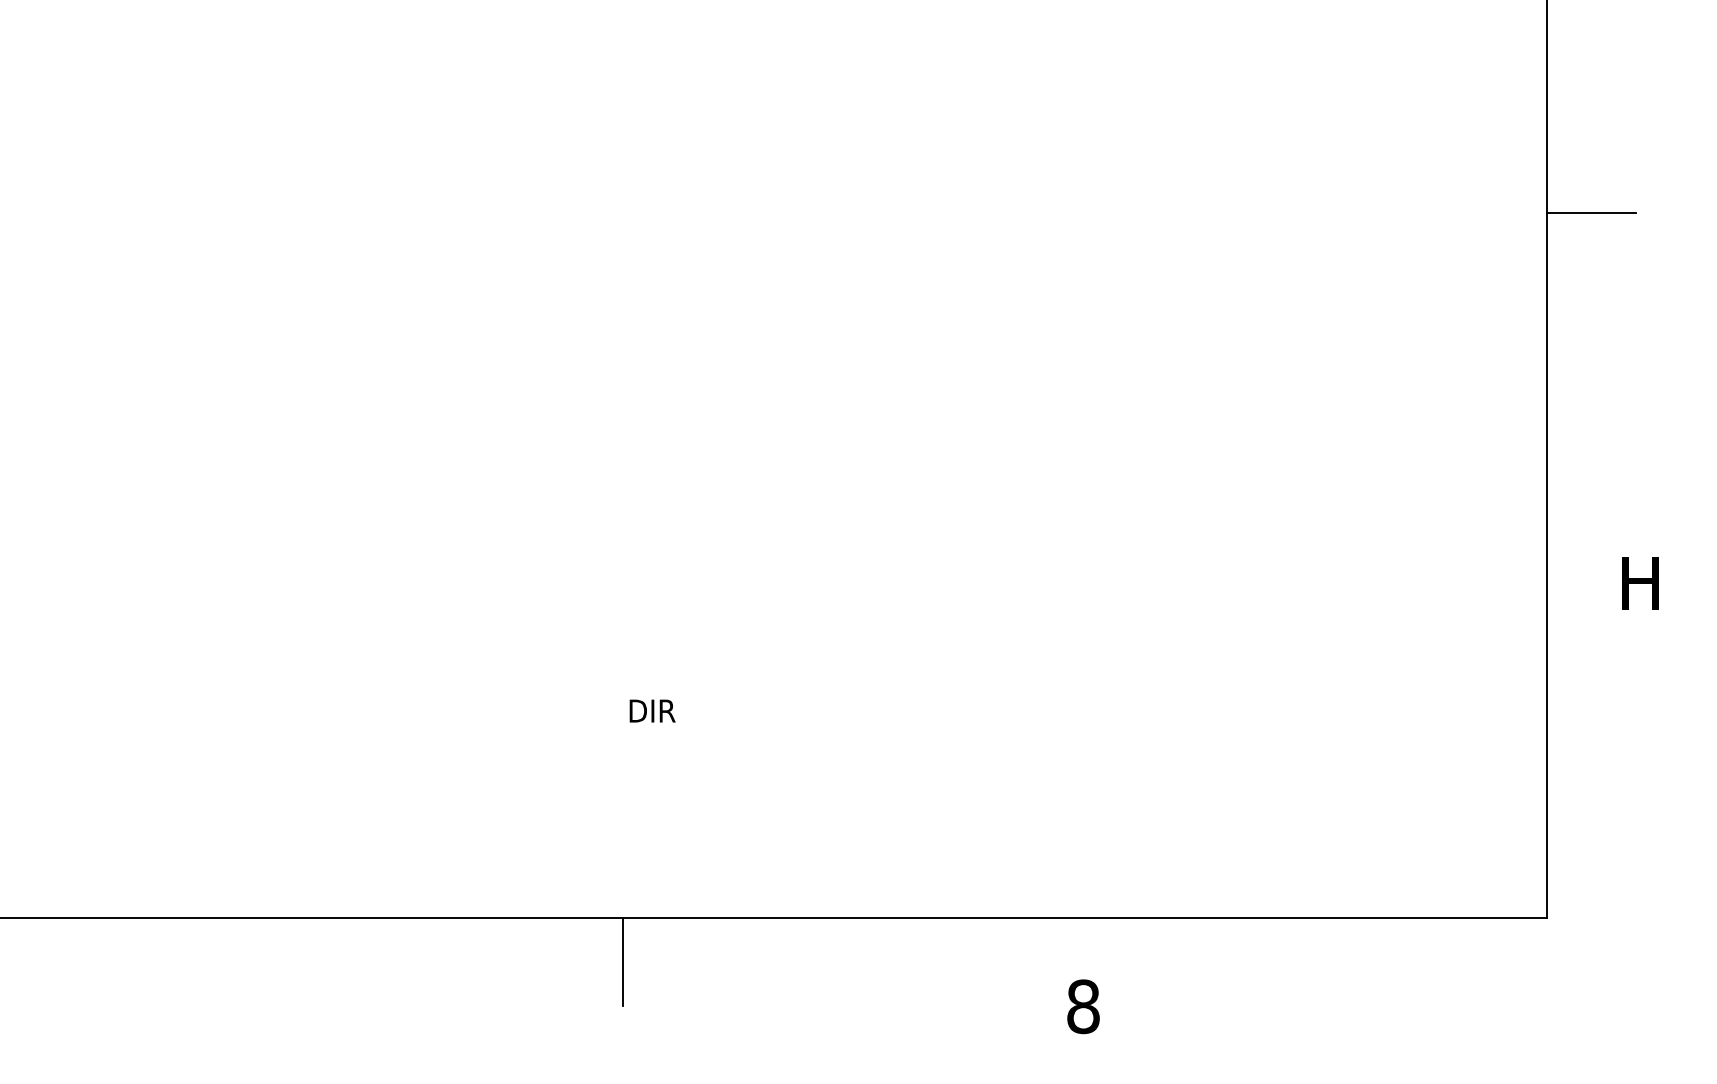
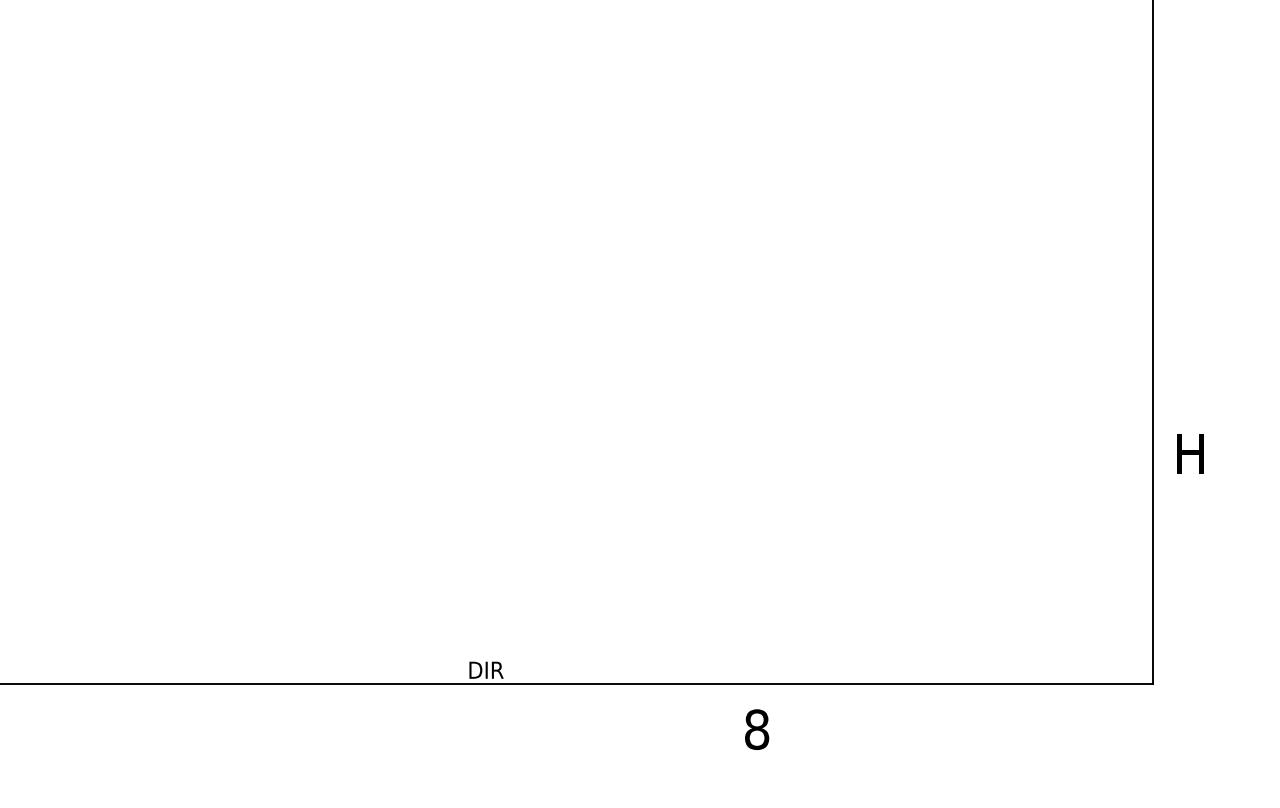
line: (1591, 213) -> (1186, 159), removed
text: (1640, 583) -> (1190, 454), moved
text: (652, 710) -> (486, 669), moved
line: (622, 961) -> (464, 716), removed
text: (1083, 1006) -> (757, 729), moved

